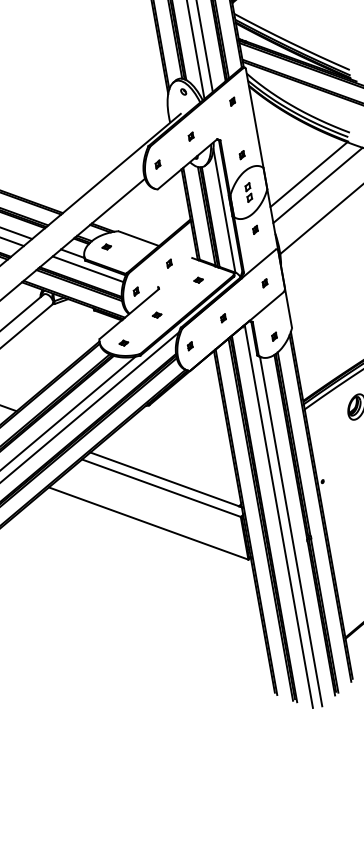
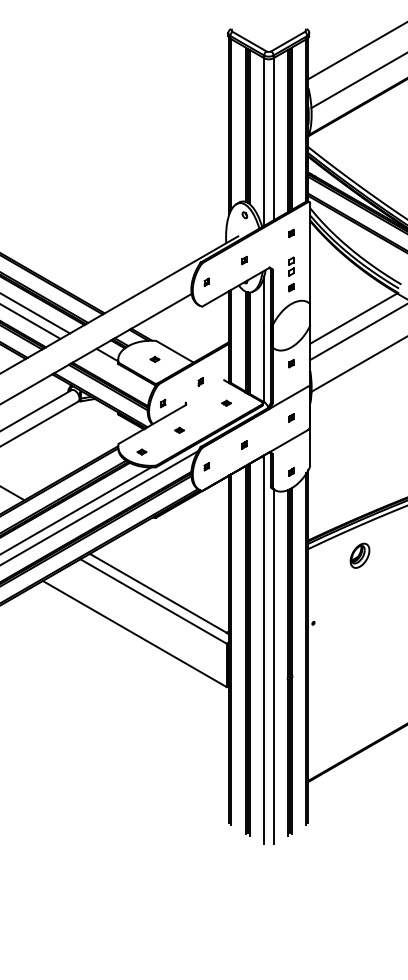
part: (248, 192) -> (291, 266), moved
part: (106, 247) -> (154, 359), moved
line: (87, 268) -> (119, 372), removed

